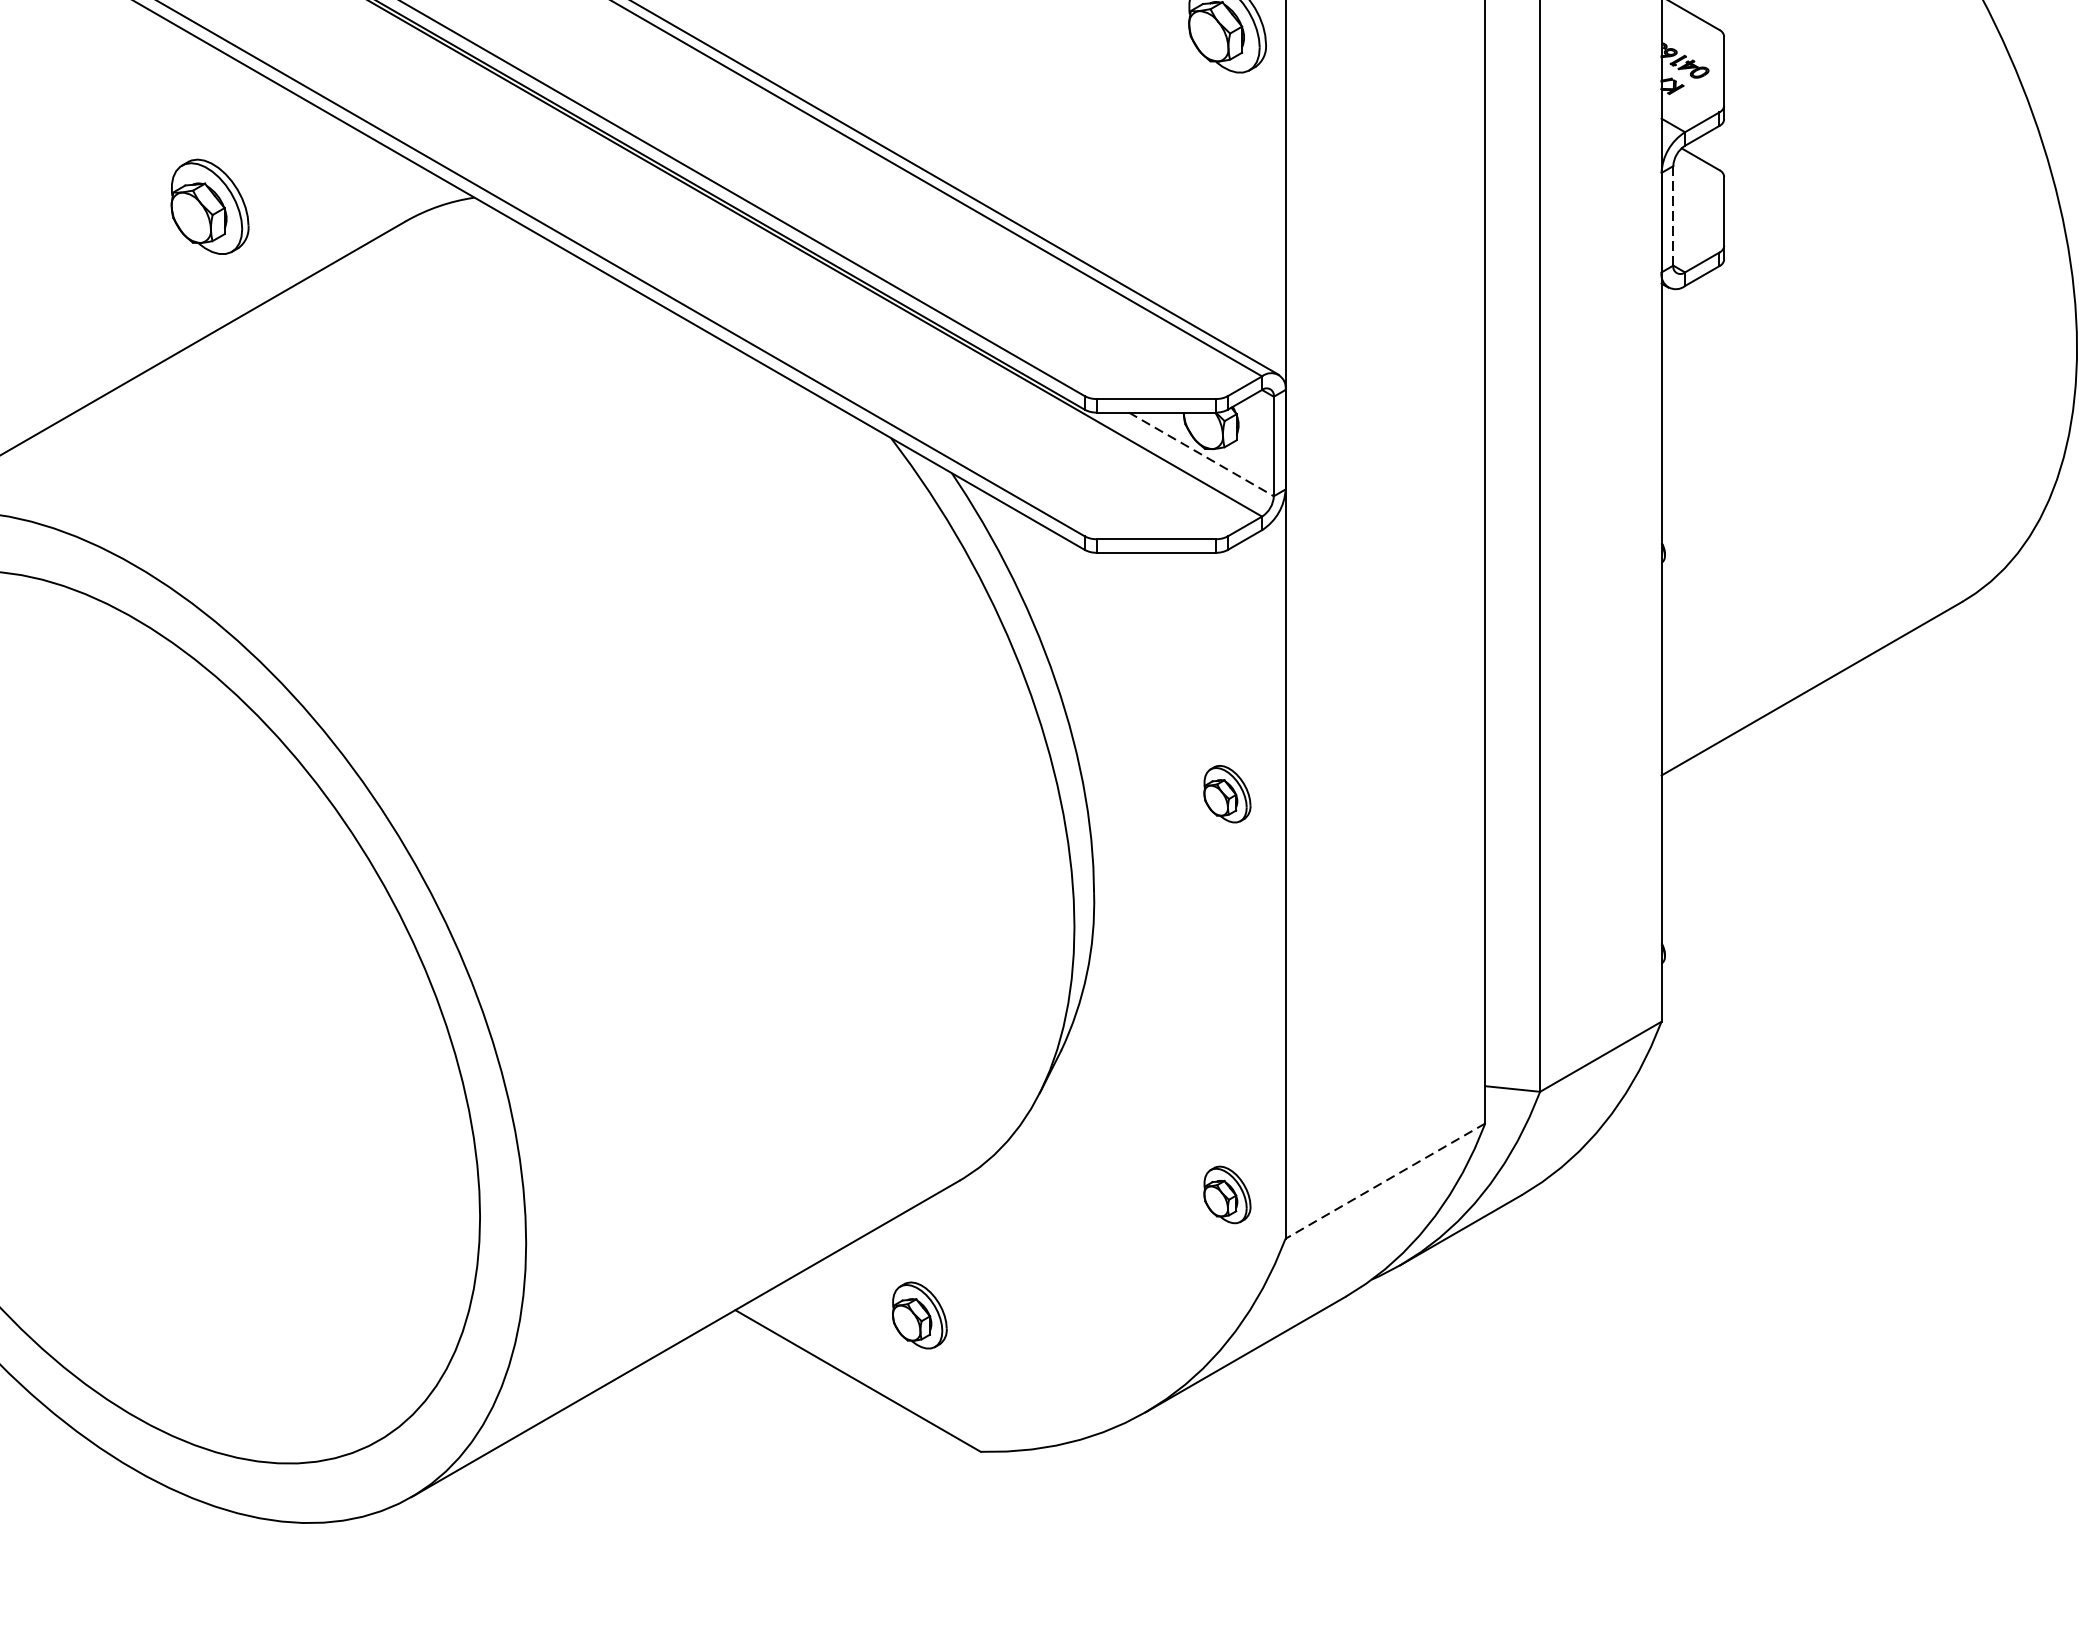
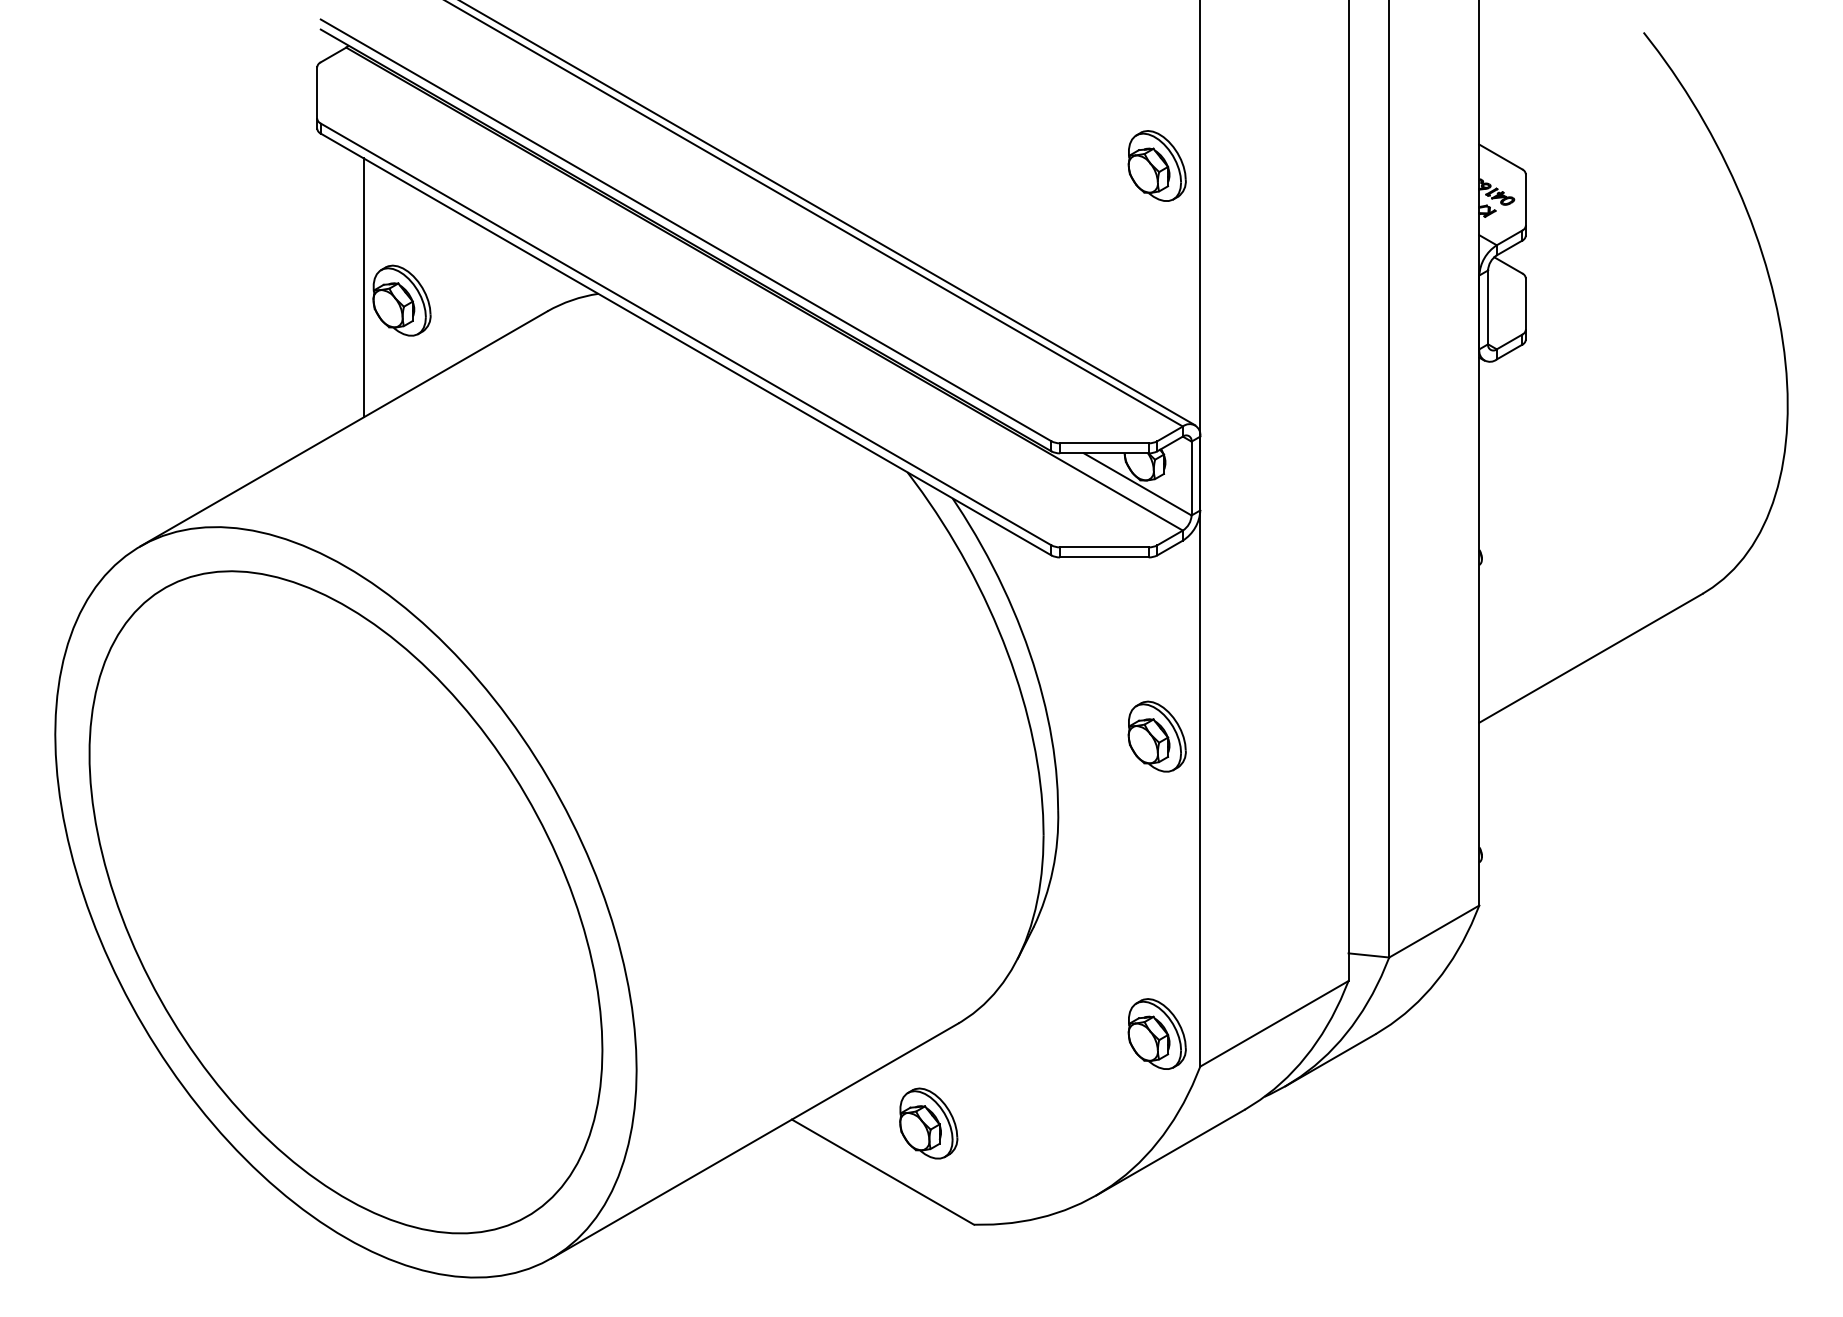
line: (158, 189) -> (363, 287), added
line: (1673, 216) -> (1488, 307), dashed -> solid
line: (1202, 454) -> (1138, 484), dashed -> solid
part: (1226, 794) -> (1156, 736), size x1.67
line: (1385, 1180) -> (1274, 1023), dashed -> solid
part: (1226, 1194) -> (1156, 1033), size x1.67
part: (919, 1315) -> (928, 1123), size x1.43

